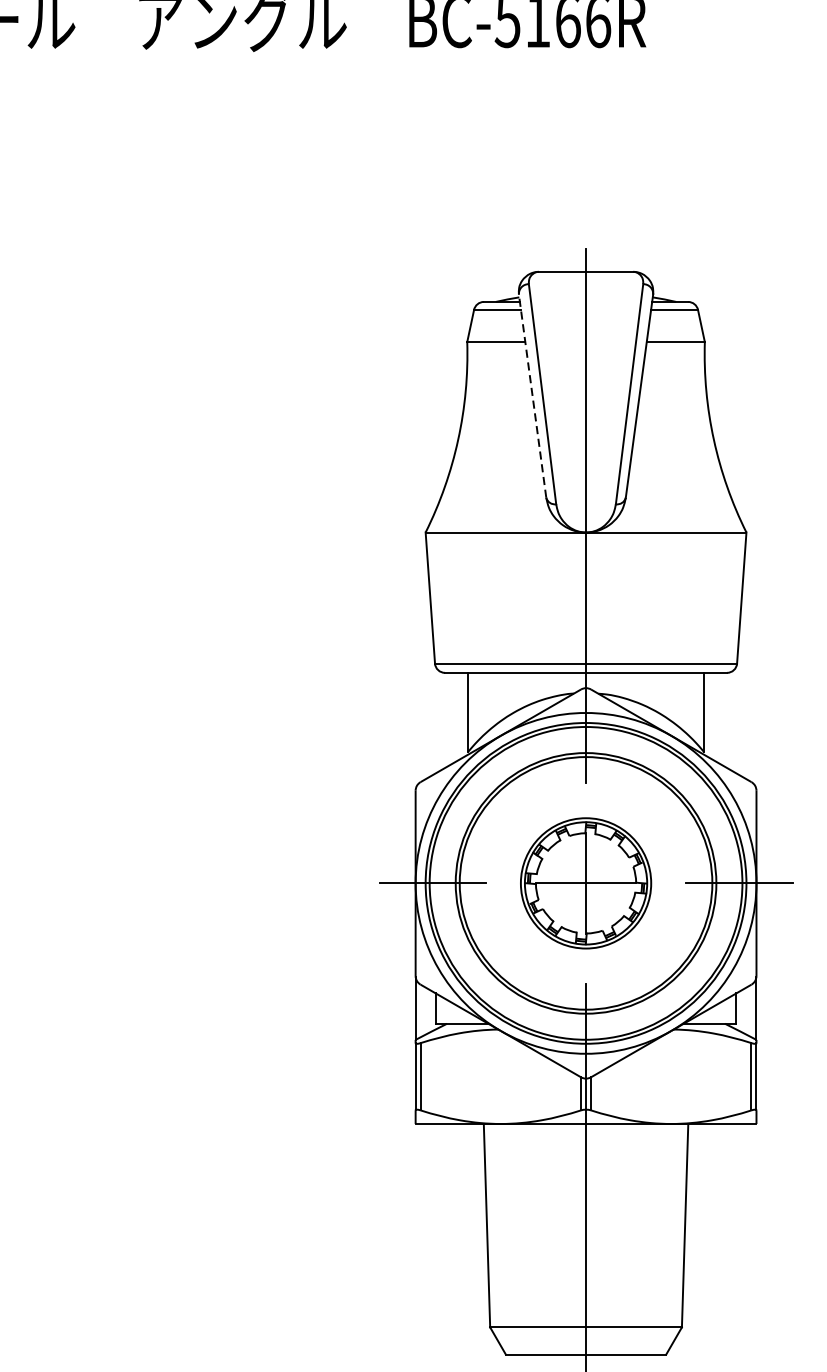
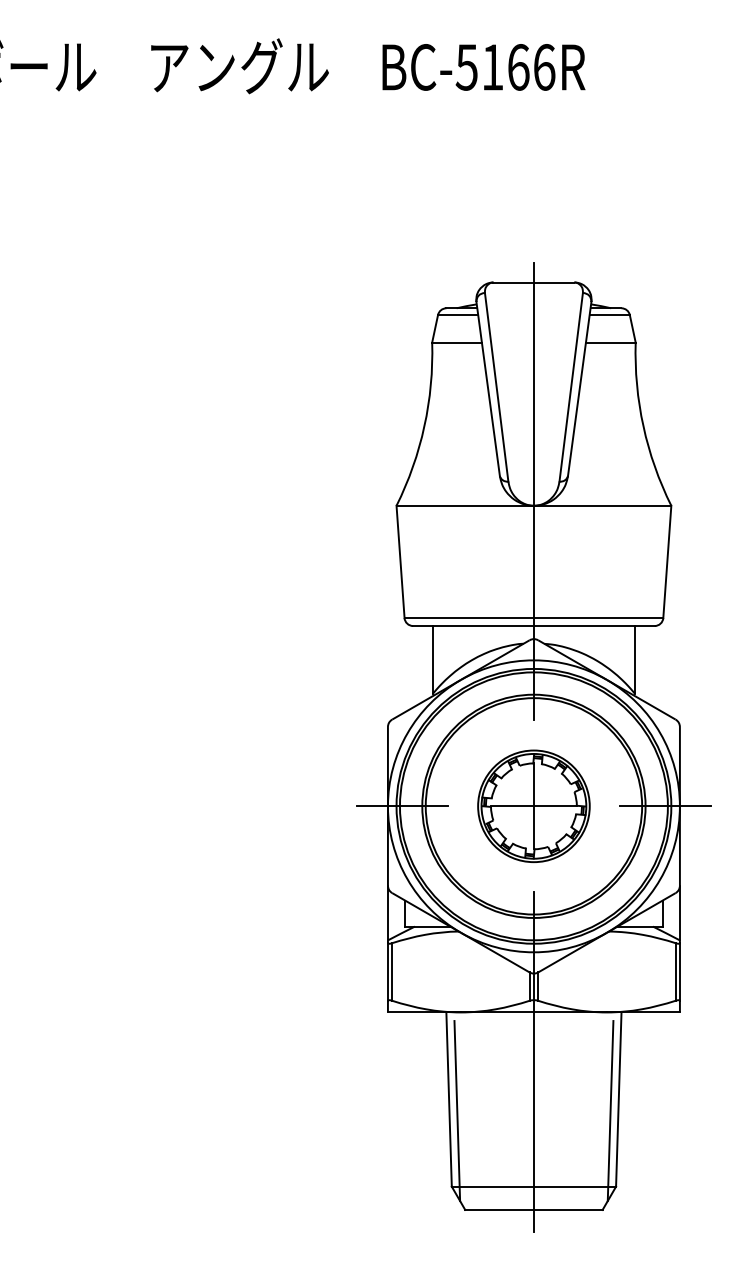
line: (533, 396) -> (488, 389), dashed -> solid
line: (496, 1239) -> (457, 1111), added
line: (675, 1239) -> (610, 1111), added

